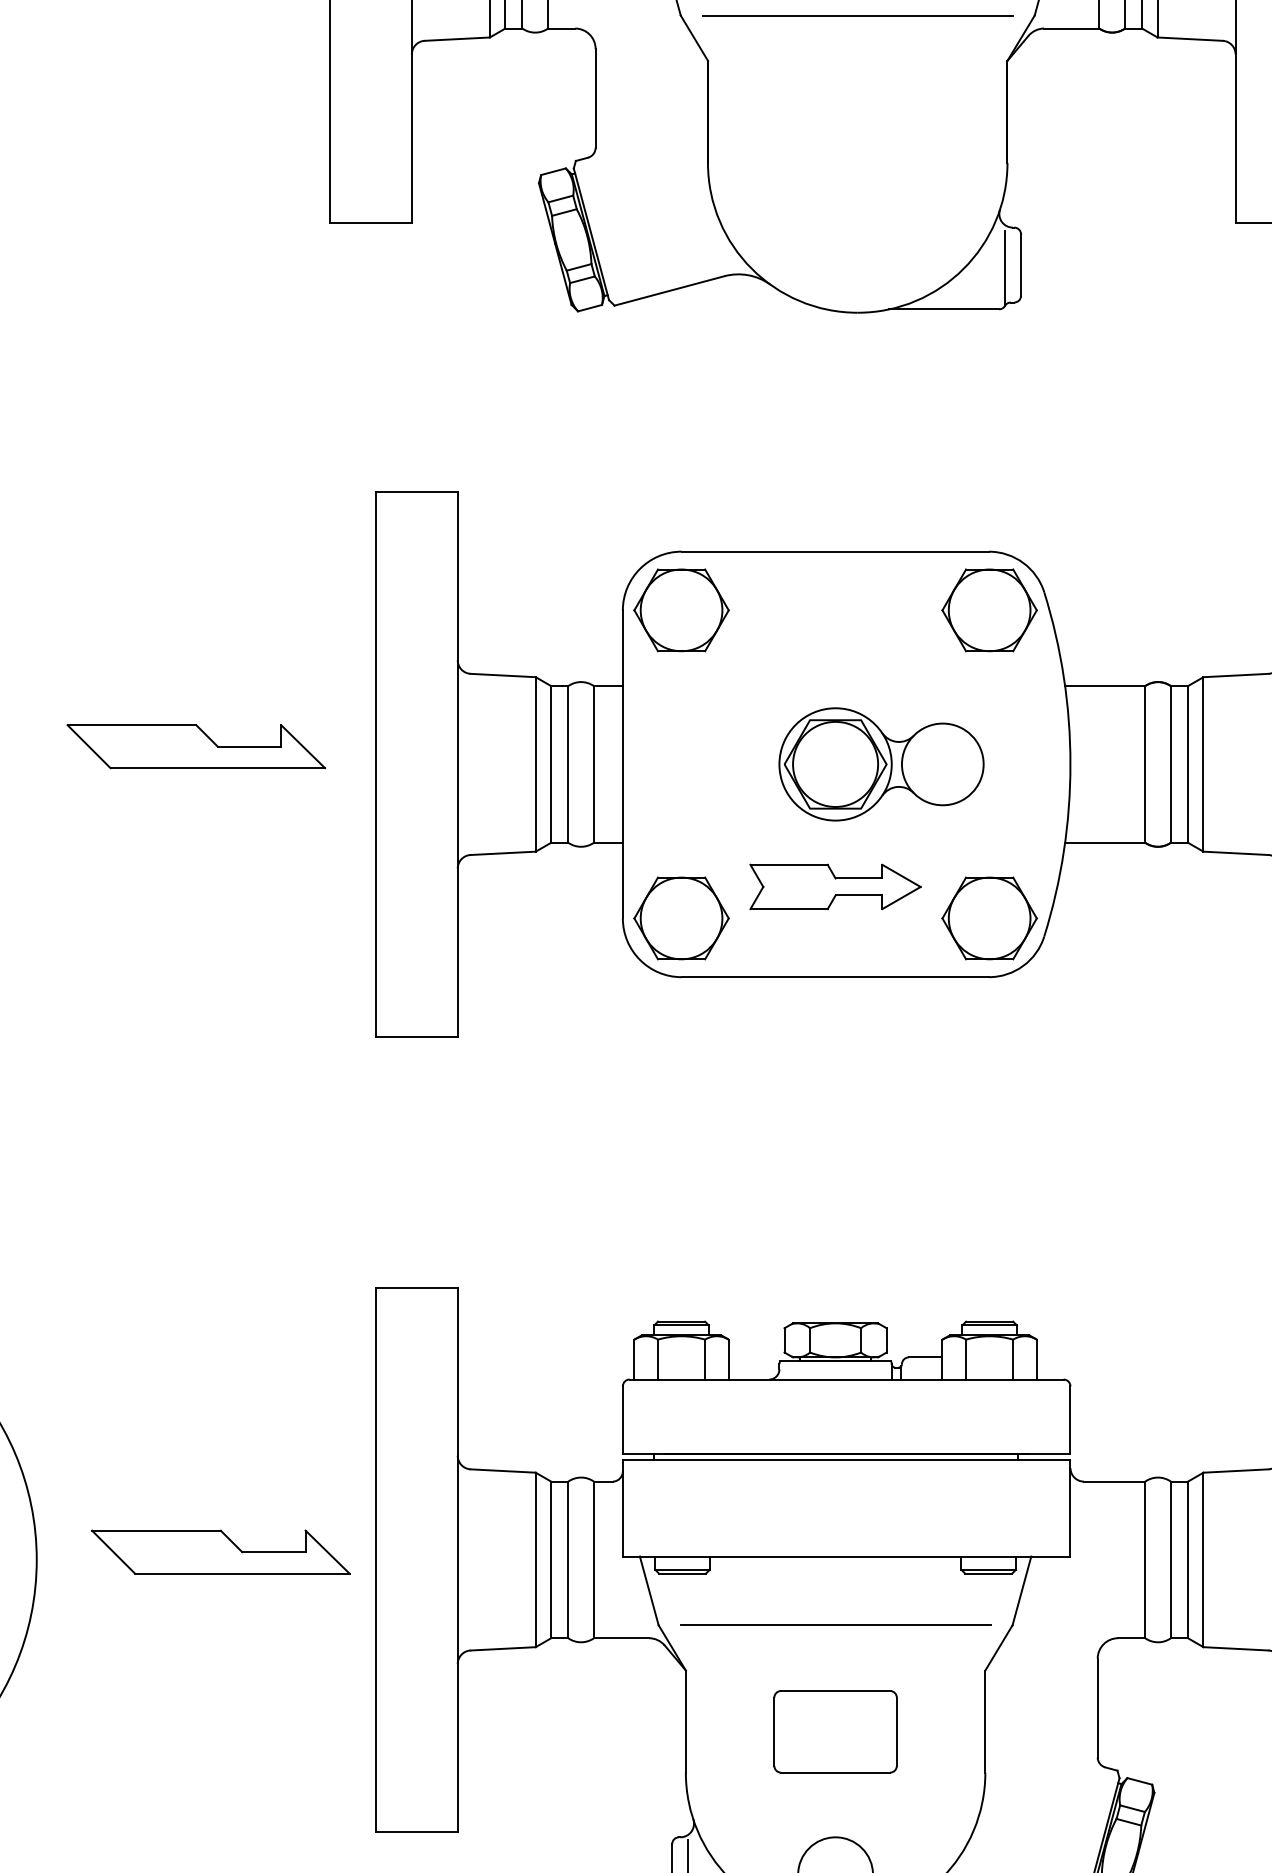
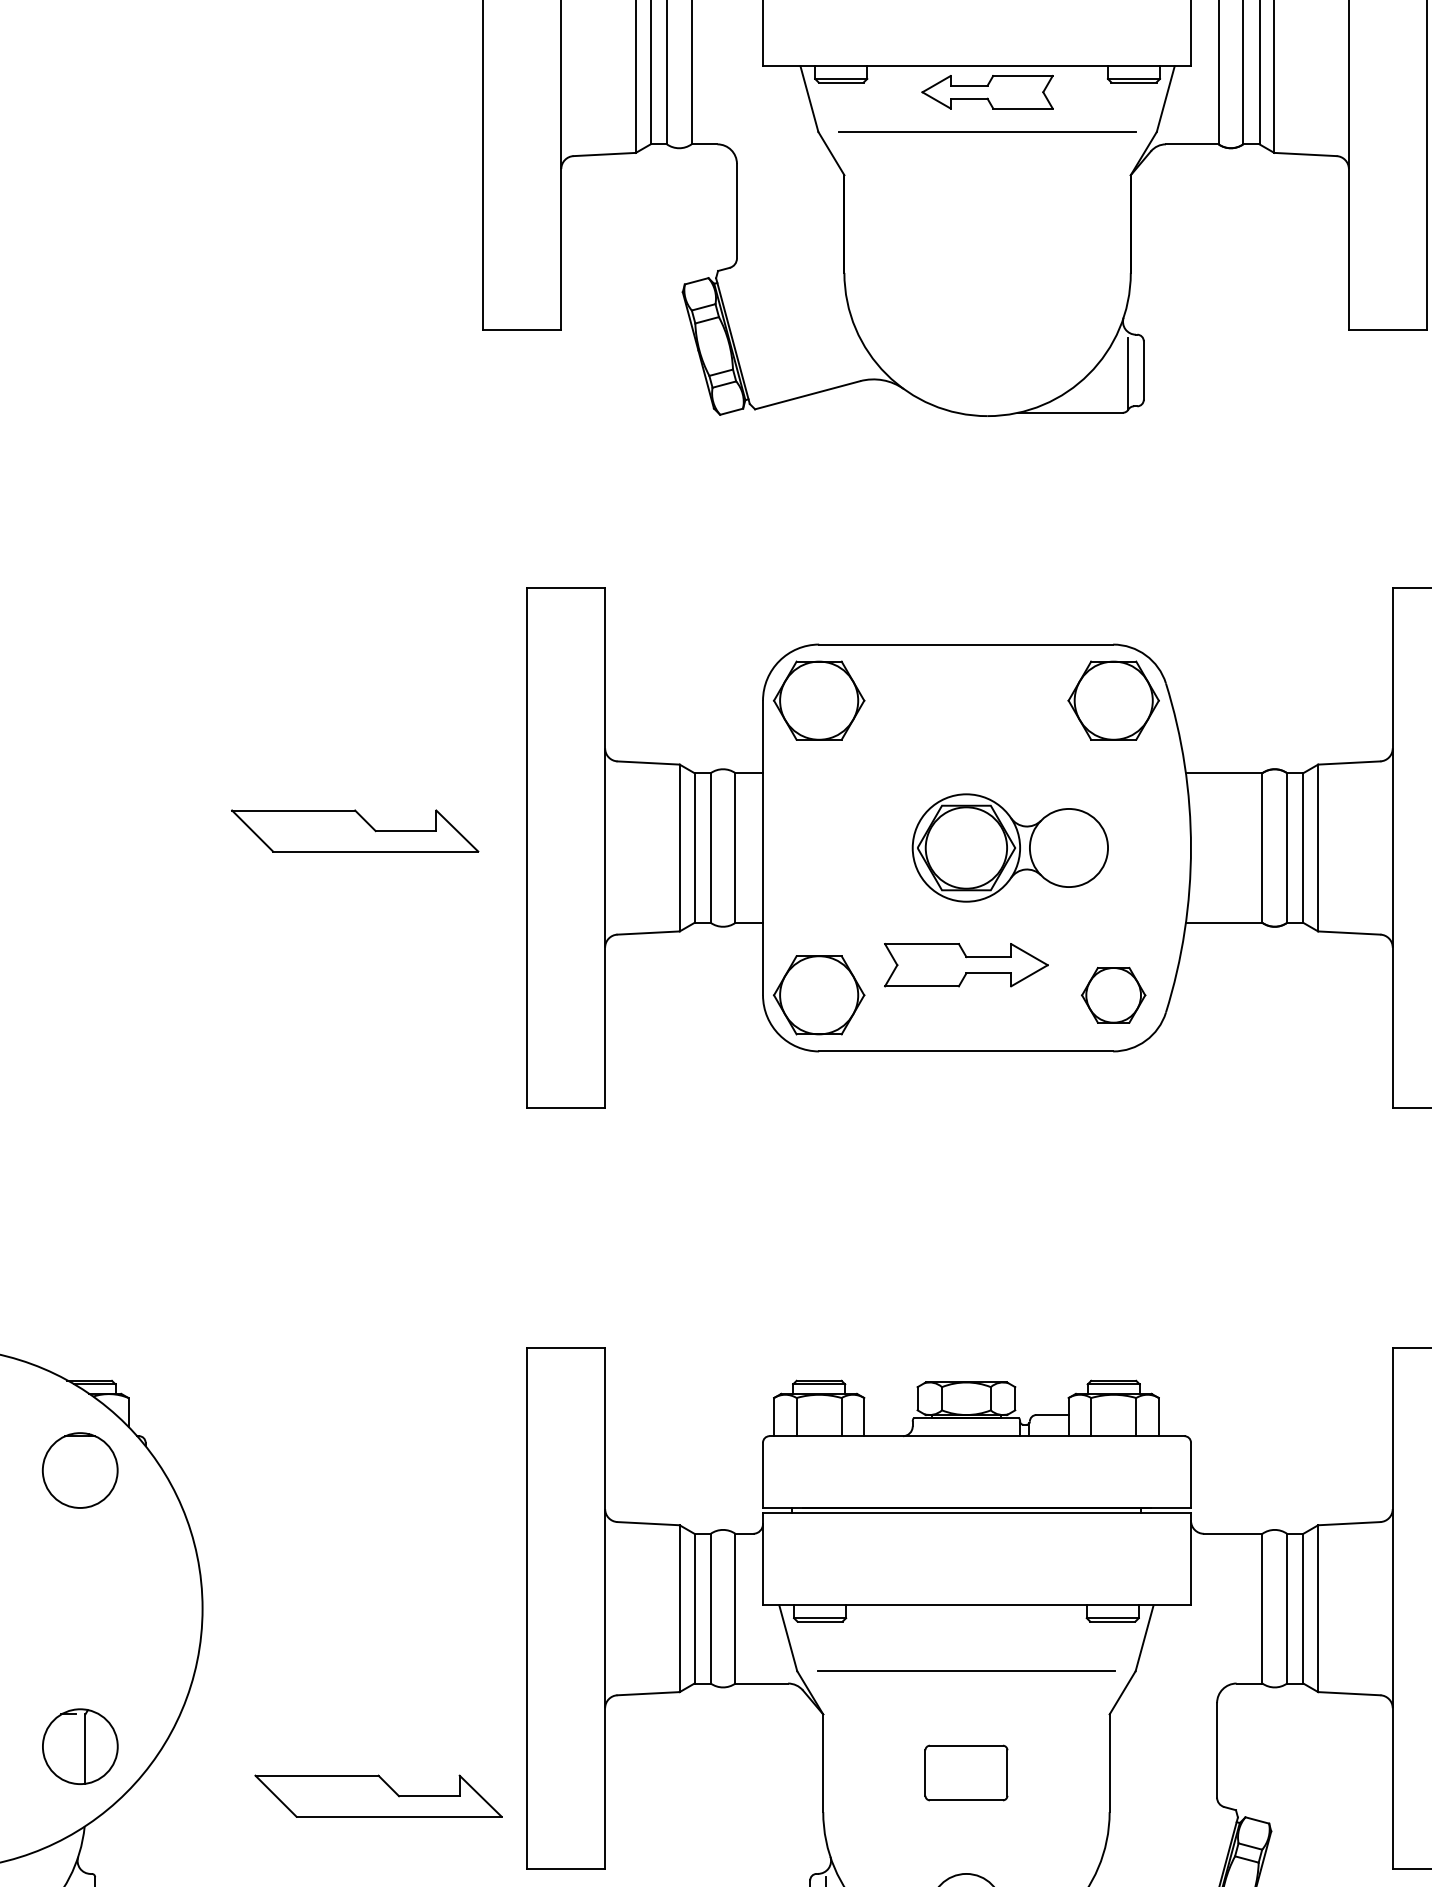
part: (989, 918) -> (1113, 995), size x0.7
part: (220, 1551) -> (378, 1795), moved
part: (835, 1731) -> (966, 1772), size x0.7

